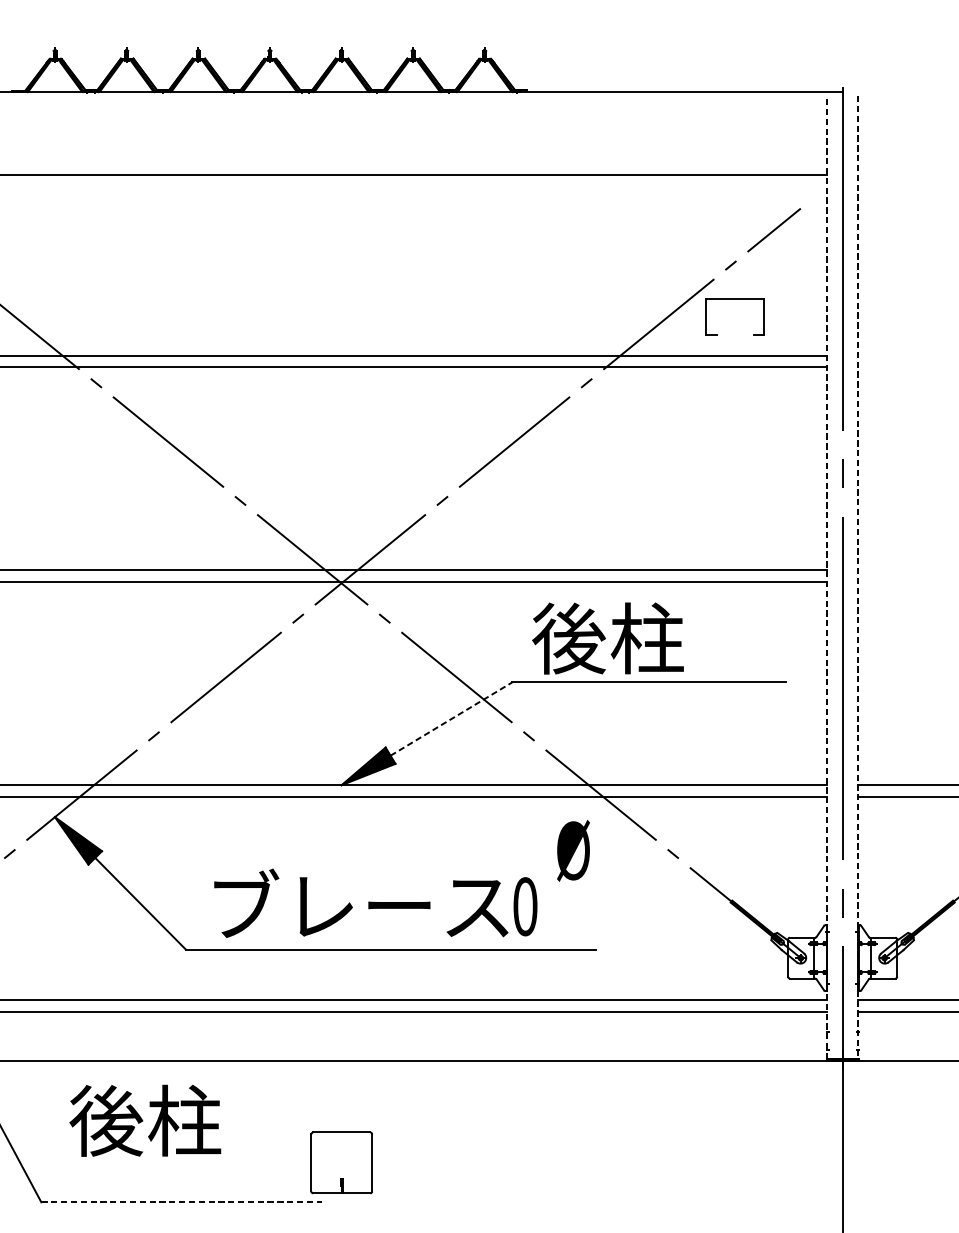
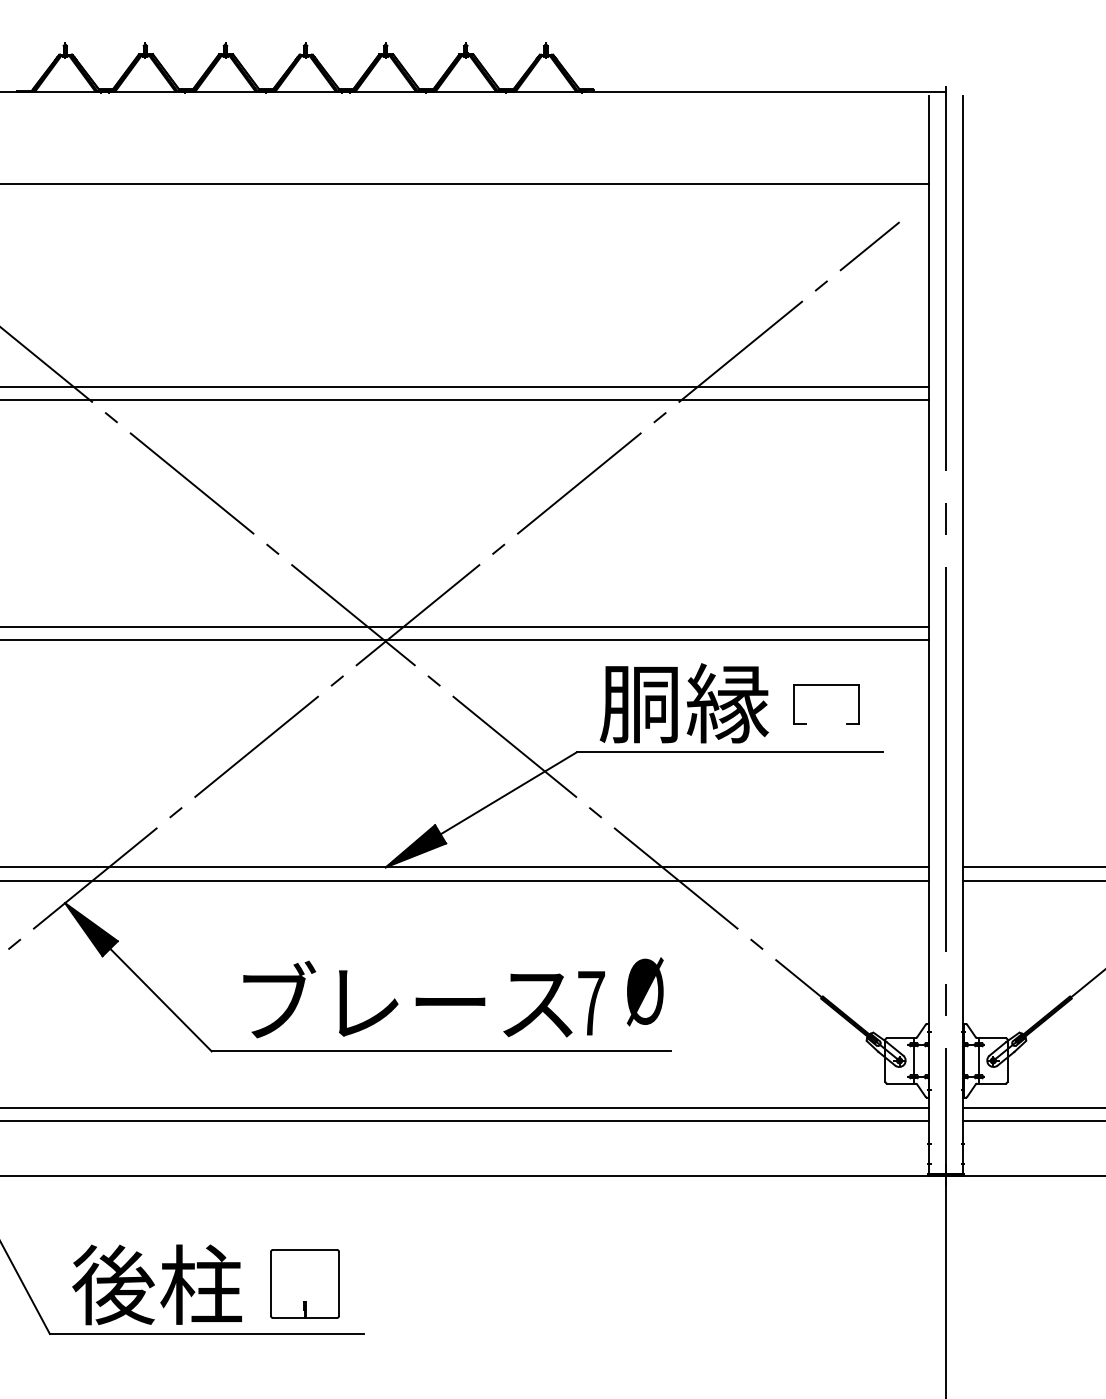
part: (735, 299) -> (826, 685), moved
line: (827, 577) -> (929, 635), dashed -> solid
line: (857, 577) -> (963, 635), dashed -> solid
text: (607, 638) -> (683, 703), 後柱 -> 胴縁
line: (452, 719) -> (509, 793), dashed -> solid
text: (573, 850) -> (645, 991), moved
text: (525, 906) -> (591, 1003), 0 -> 7
text: (144, 1120) -> (156, 1284), moved
part: (341, 1162) -> (304, 1283), moved
line: (181, 1202) -> (206, 1334), dashed -> solid

